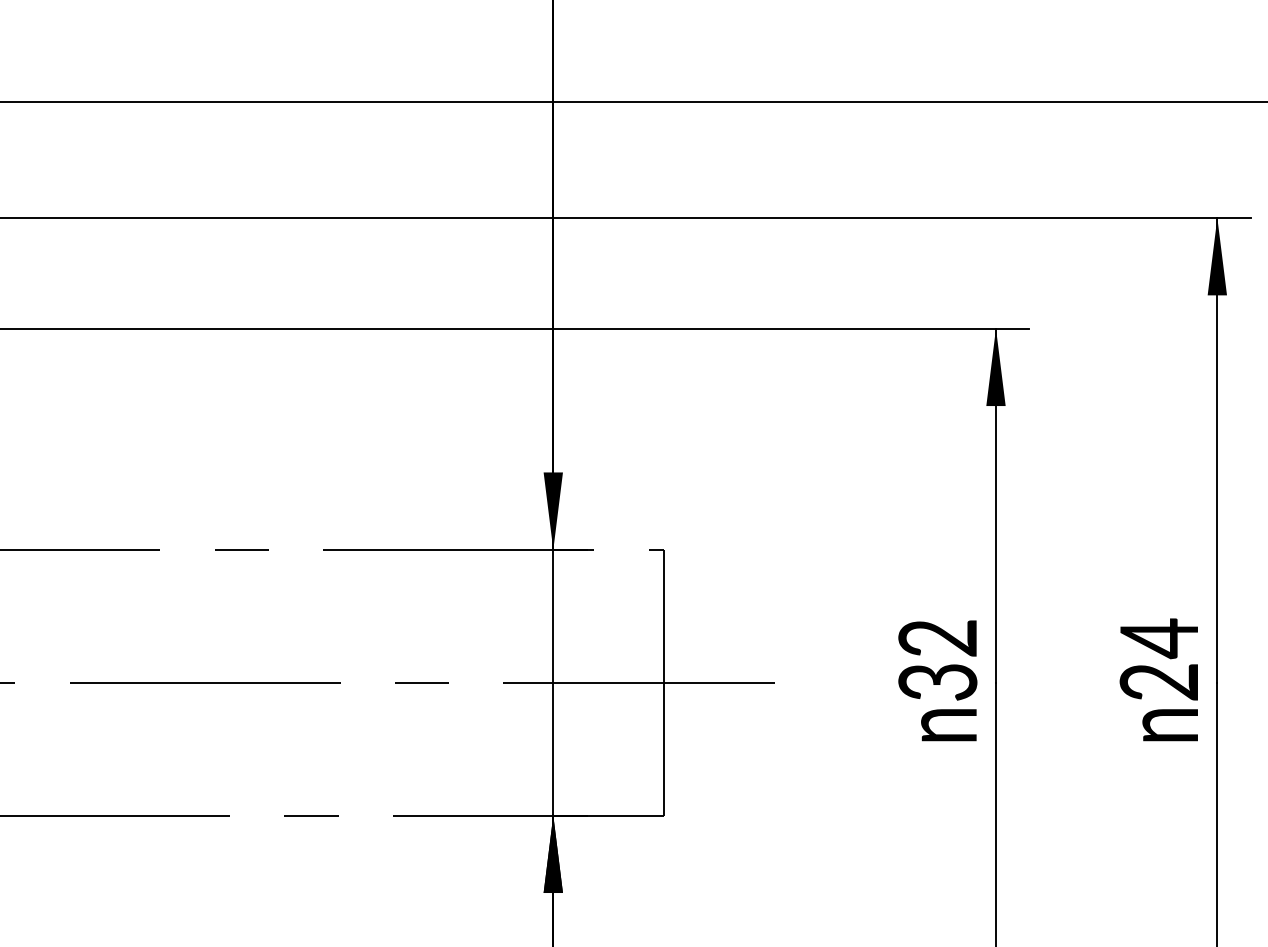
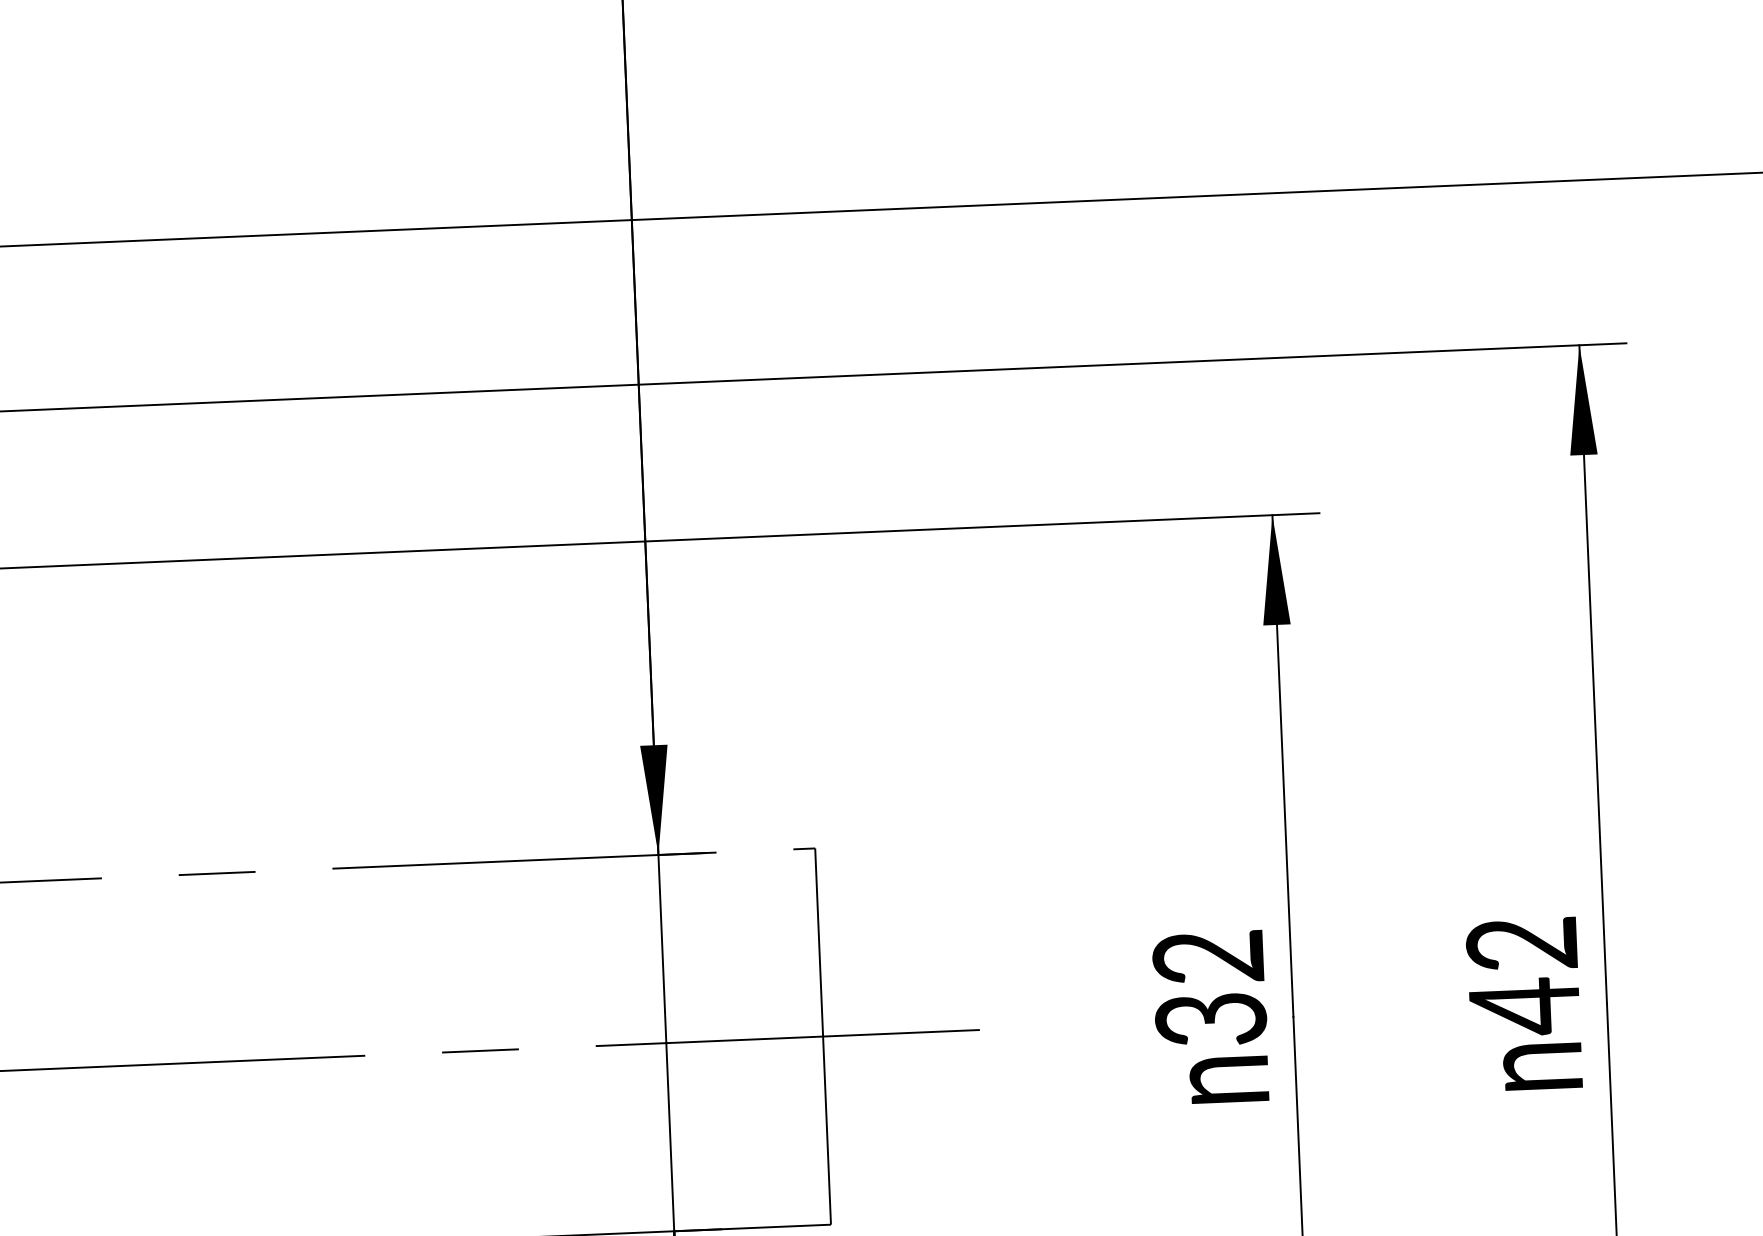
text: (1158, 660) -> (1522, 975), 24 -> 42

